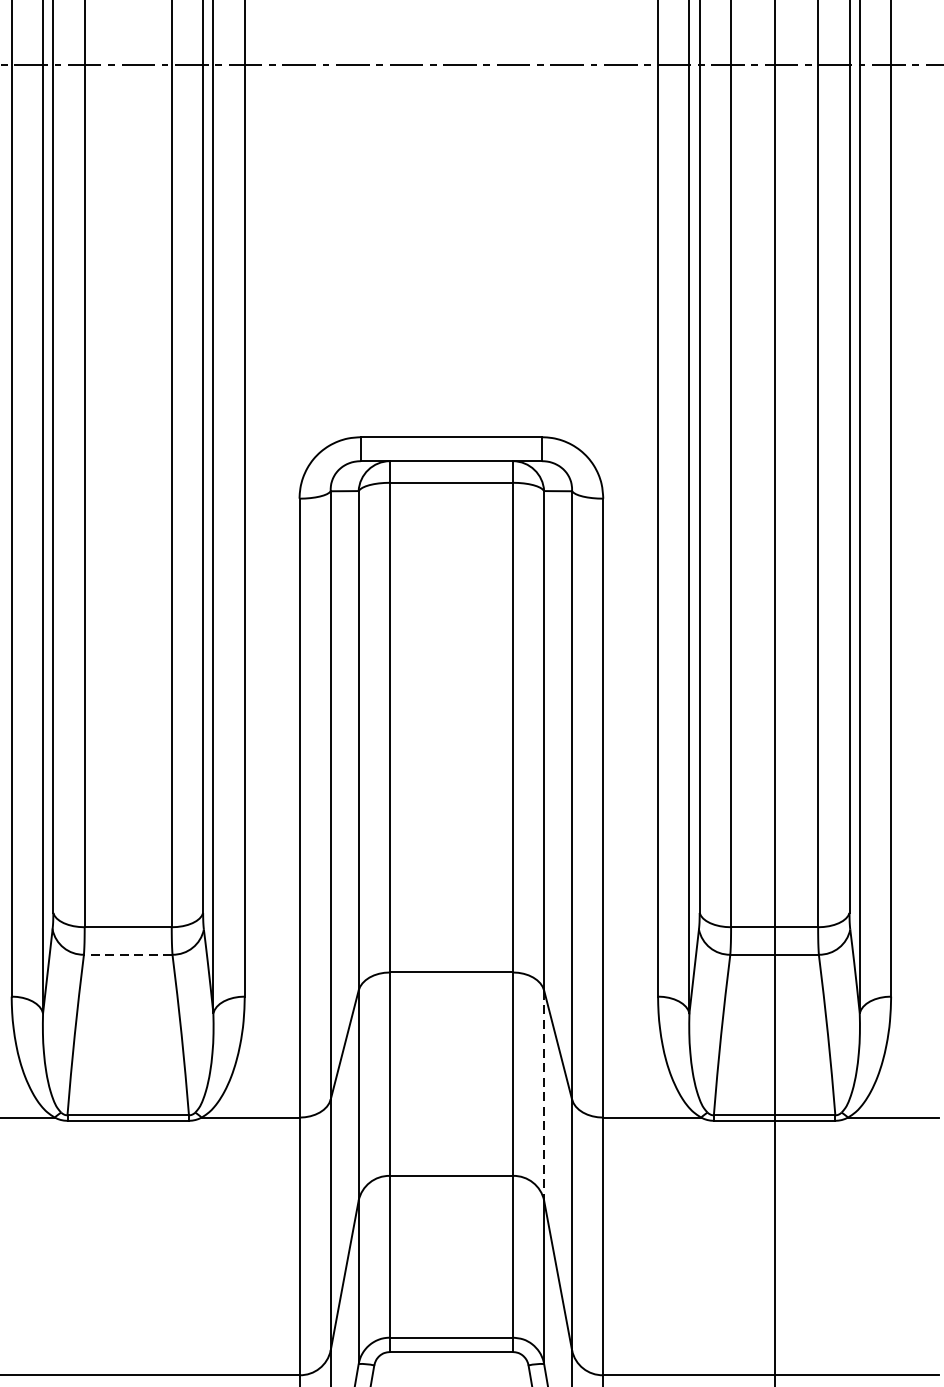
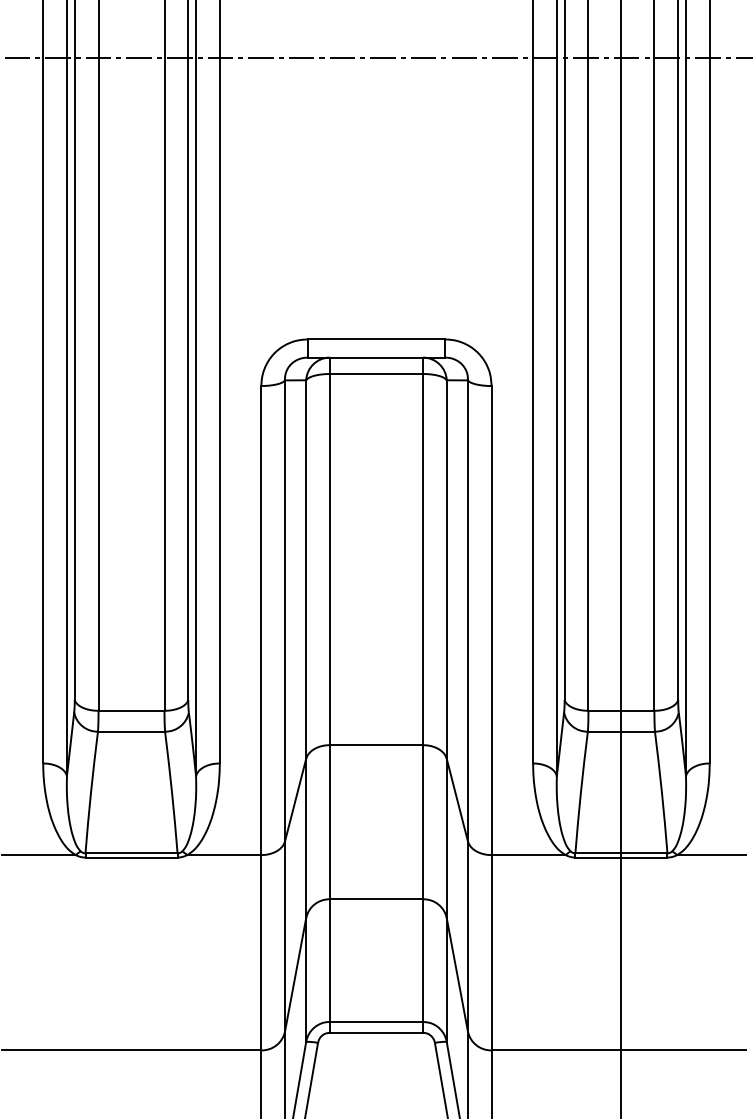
line: (128, 954) -> (131, 731), dashed -> solid
line: (543, 1095) -> (446, 838), dashed -> solid

